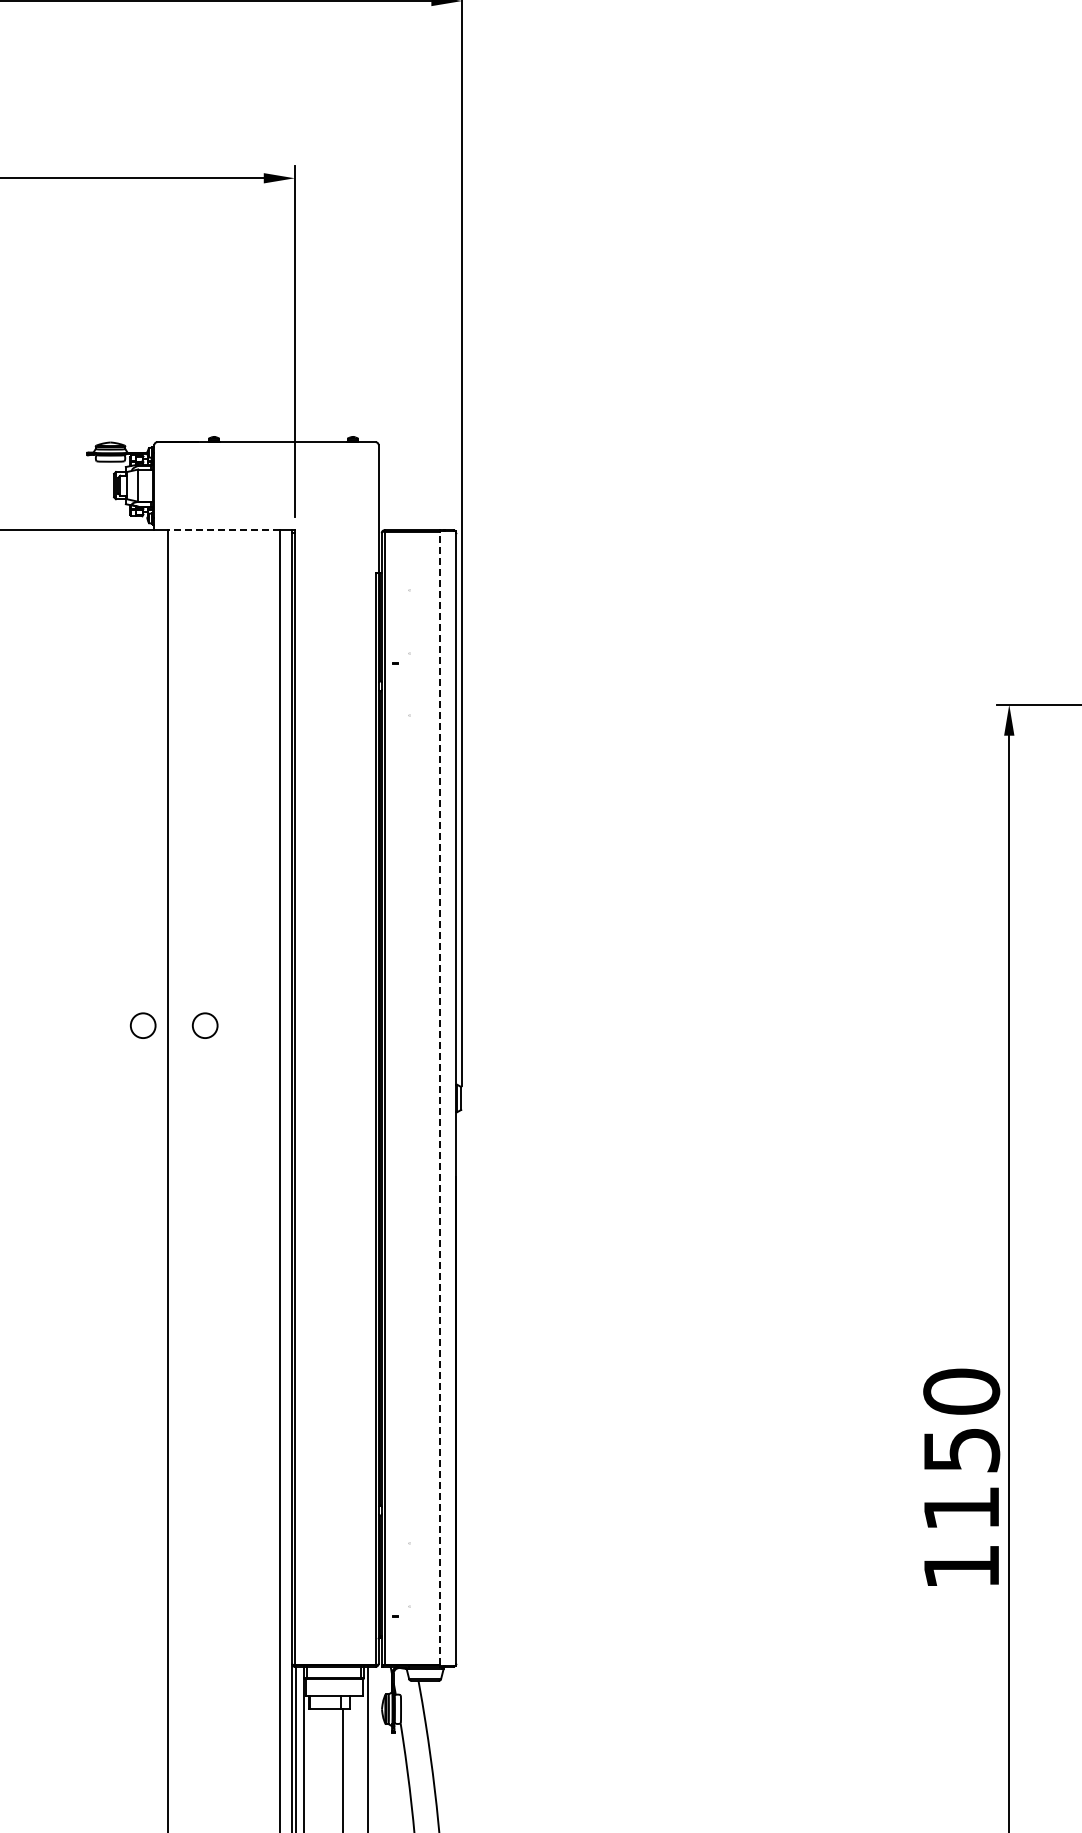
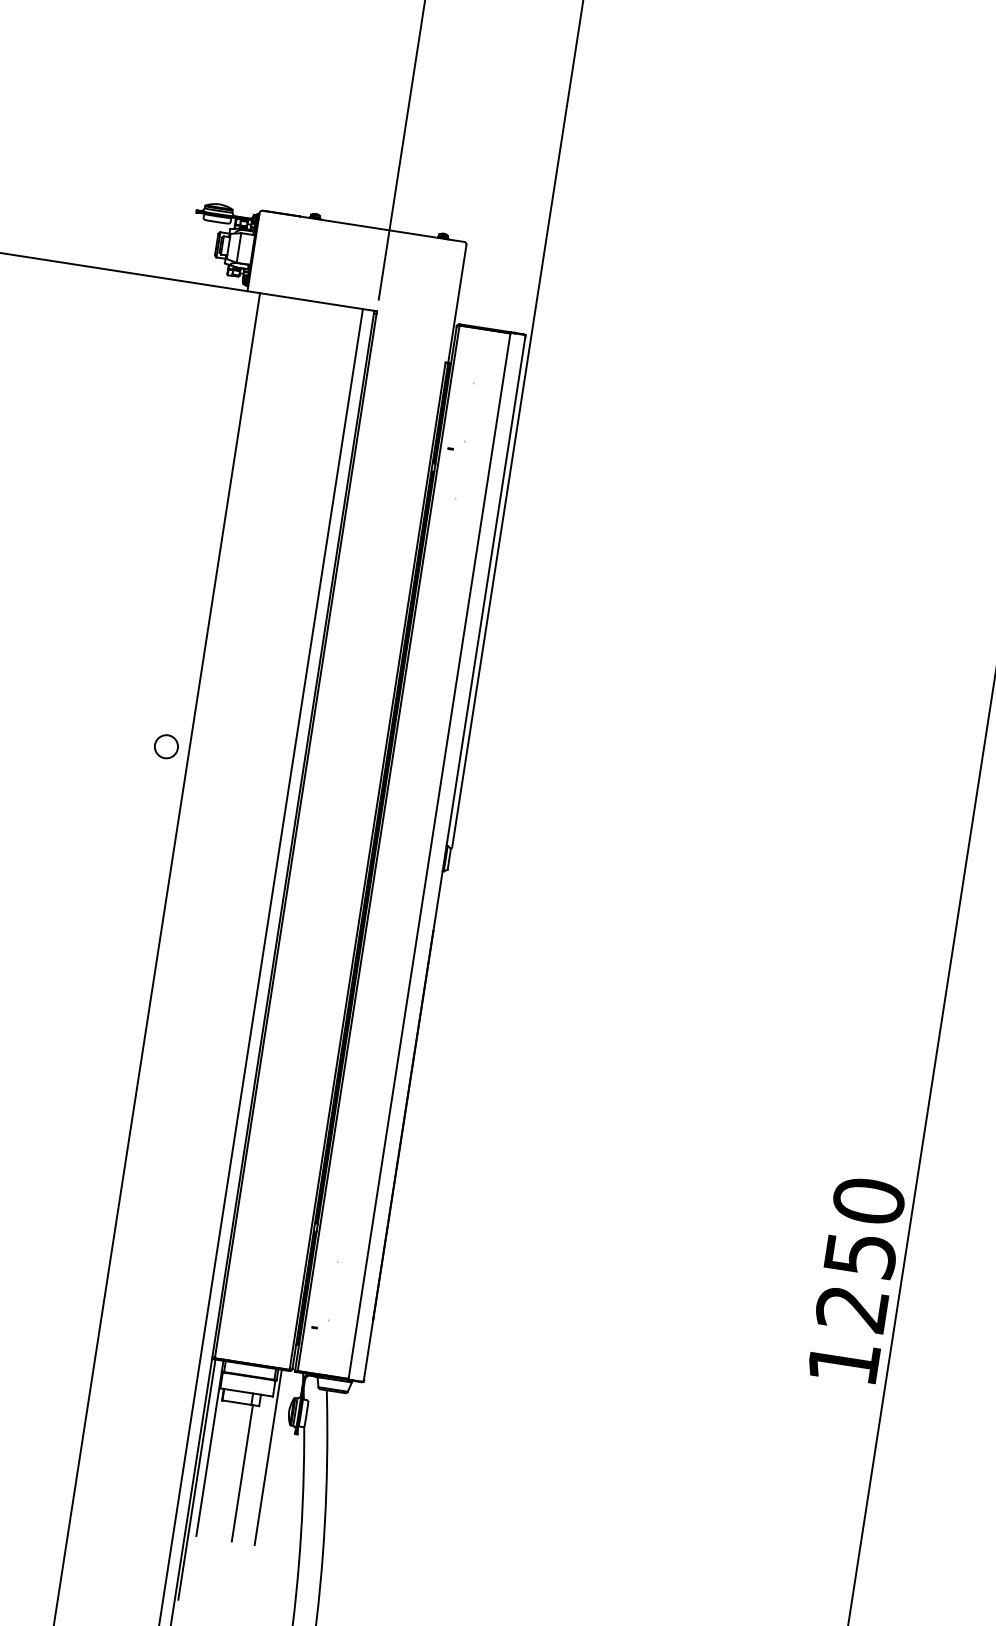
line: (223, 530) -> (311, 301), dashed -> solid
circle: (204, 1025) -> (222, 755), removed
line: (439, 1098) -> (429, 856), dashed -> solid
text: (960, 1508) -> (851, 1308), 1150 -> 1250

